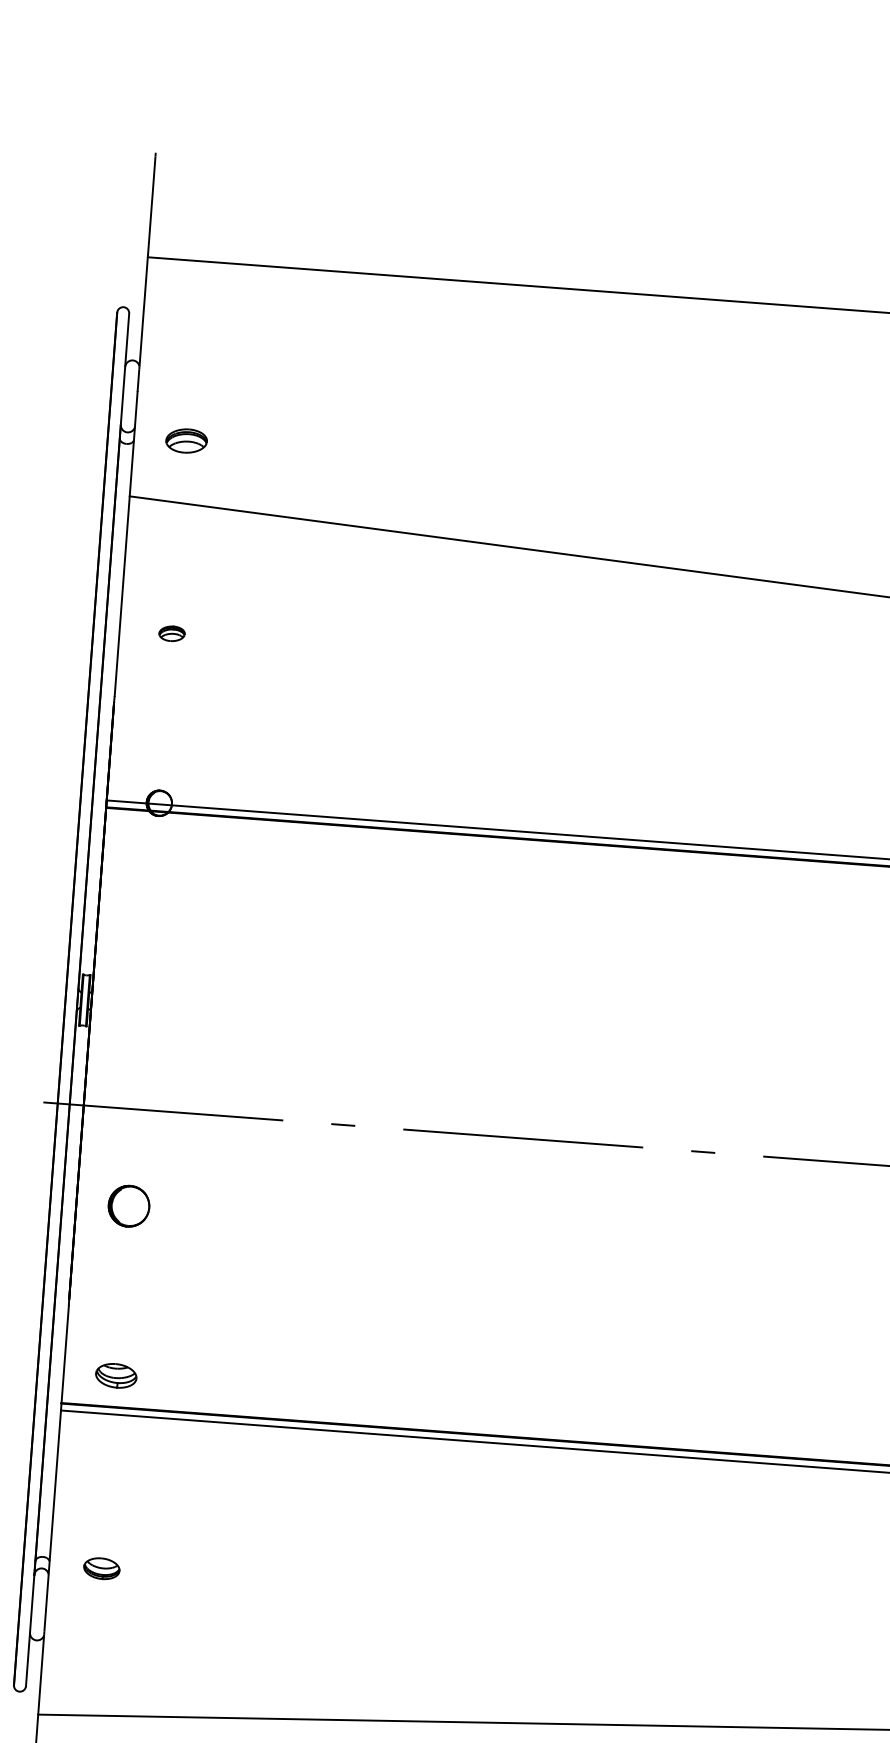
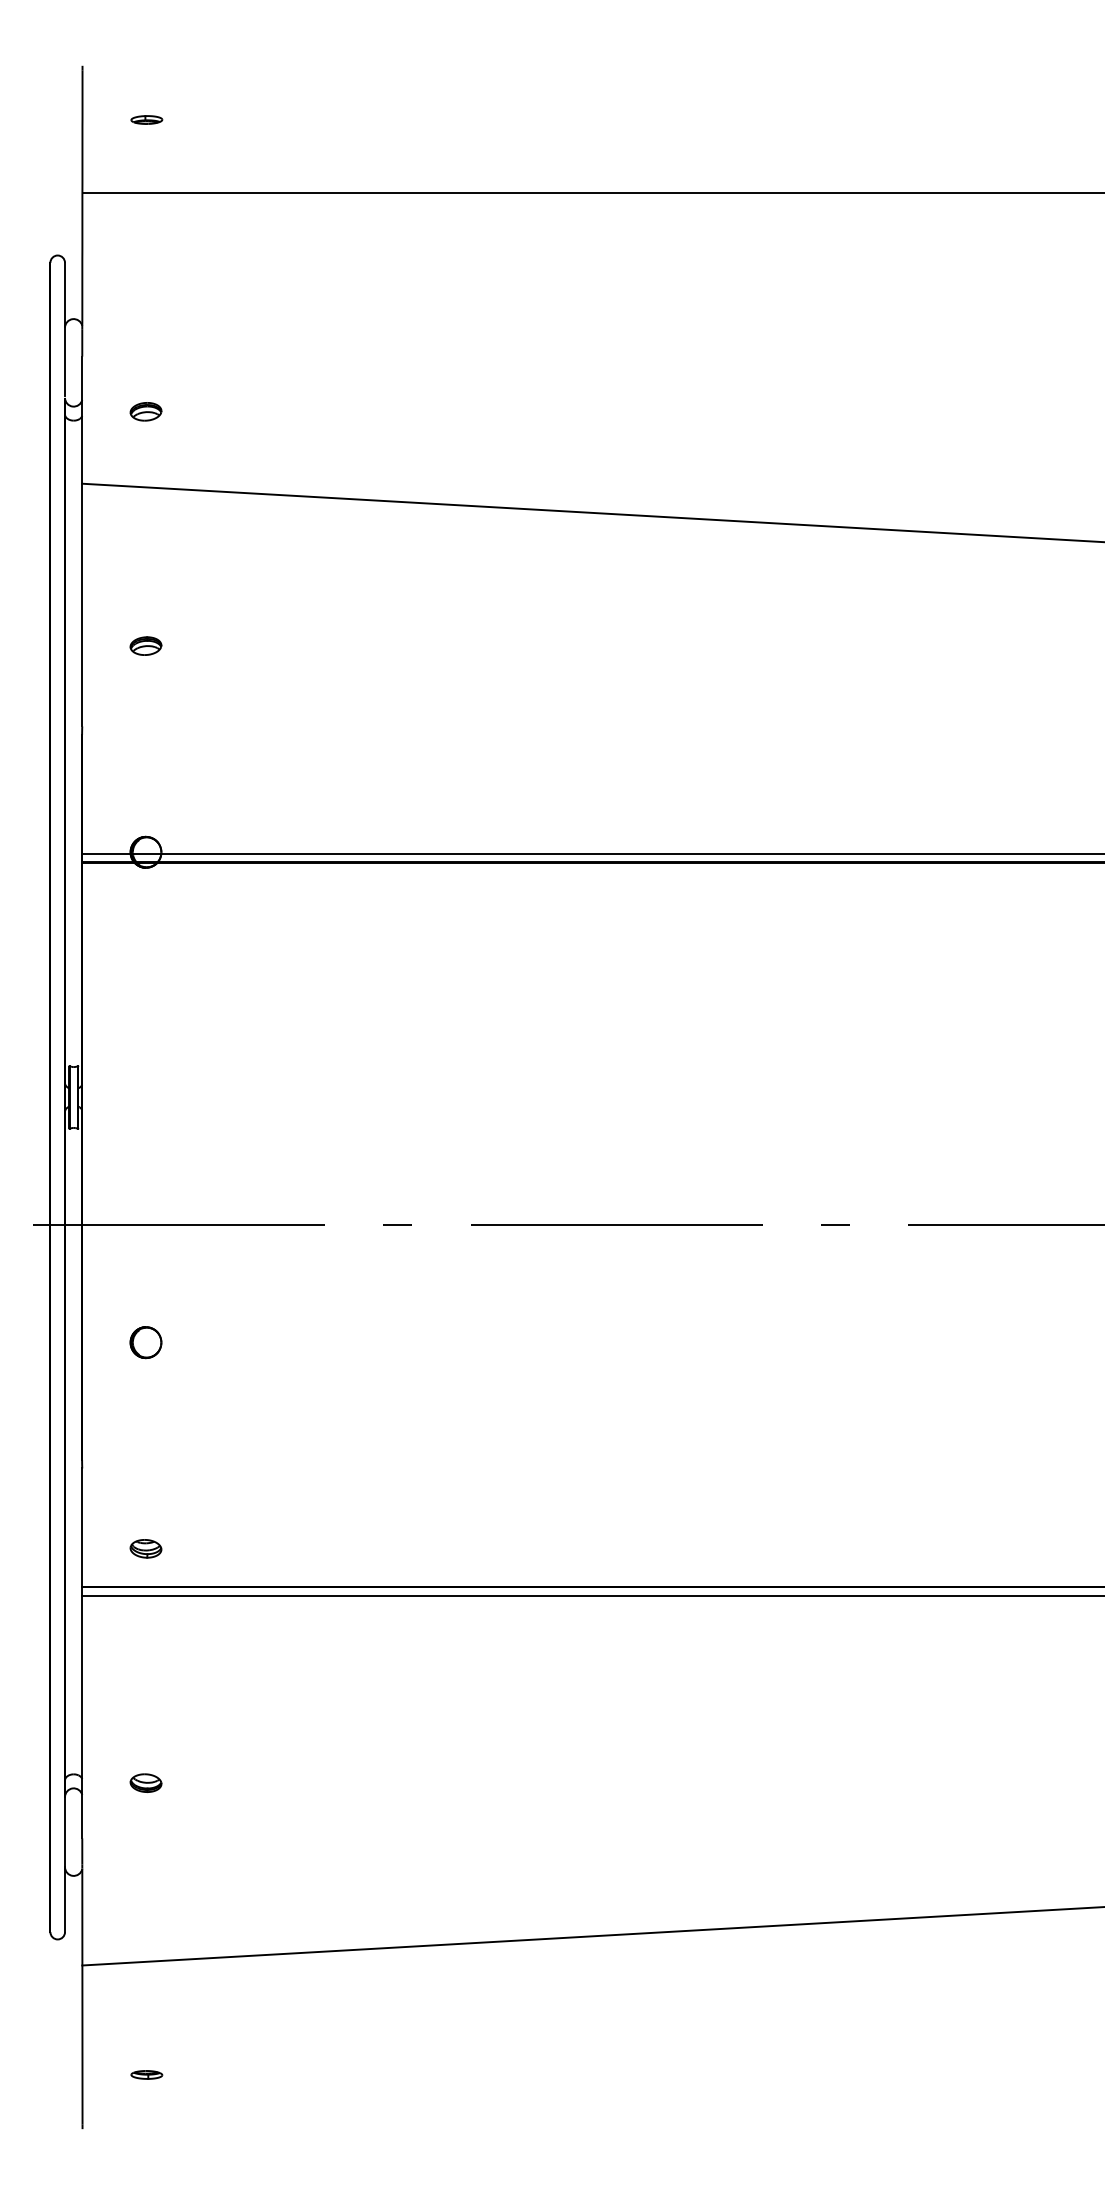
part: (205, 200) -> (146, 119), added
part: (186, 440) -> (145, 411), size x0.62
part: (128, 1206) -> (145, 1342), size x0.62
part: (115, 1375) -> (145, 1548), size x0.62
part: (101, 1568) -> (145, 1782), size x0.71

